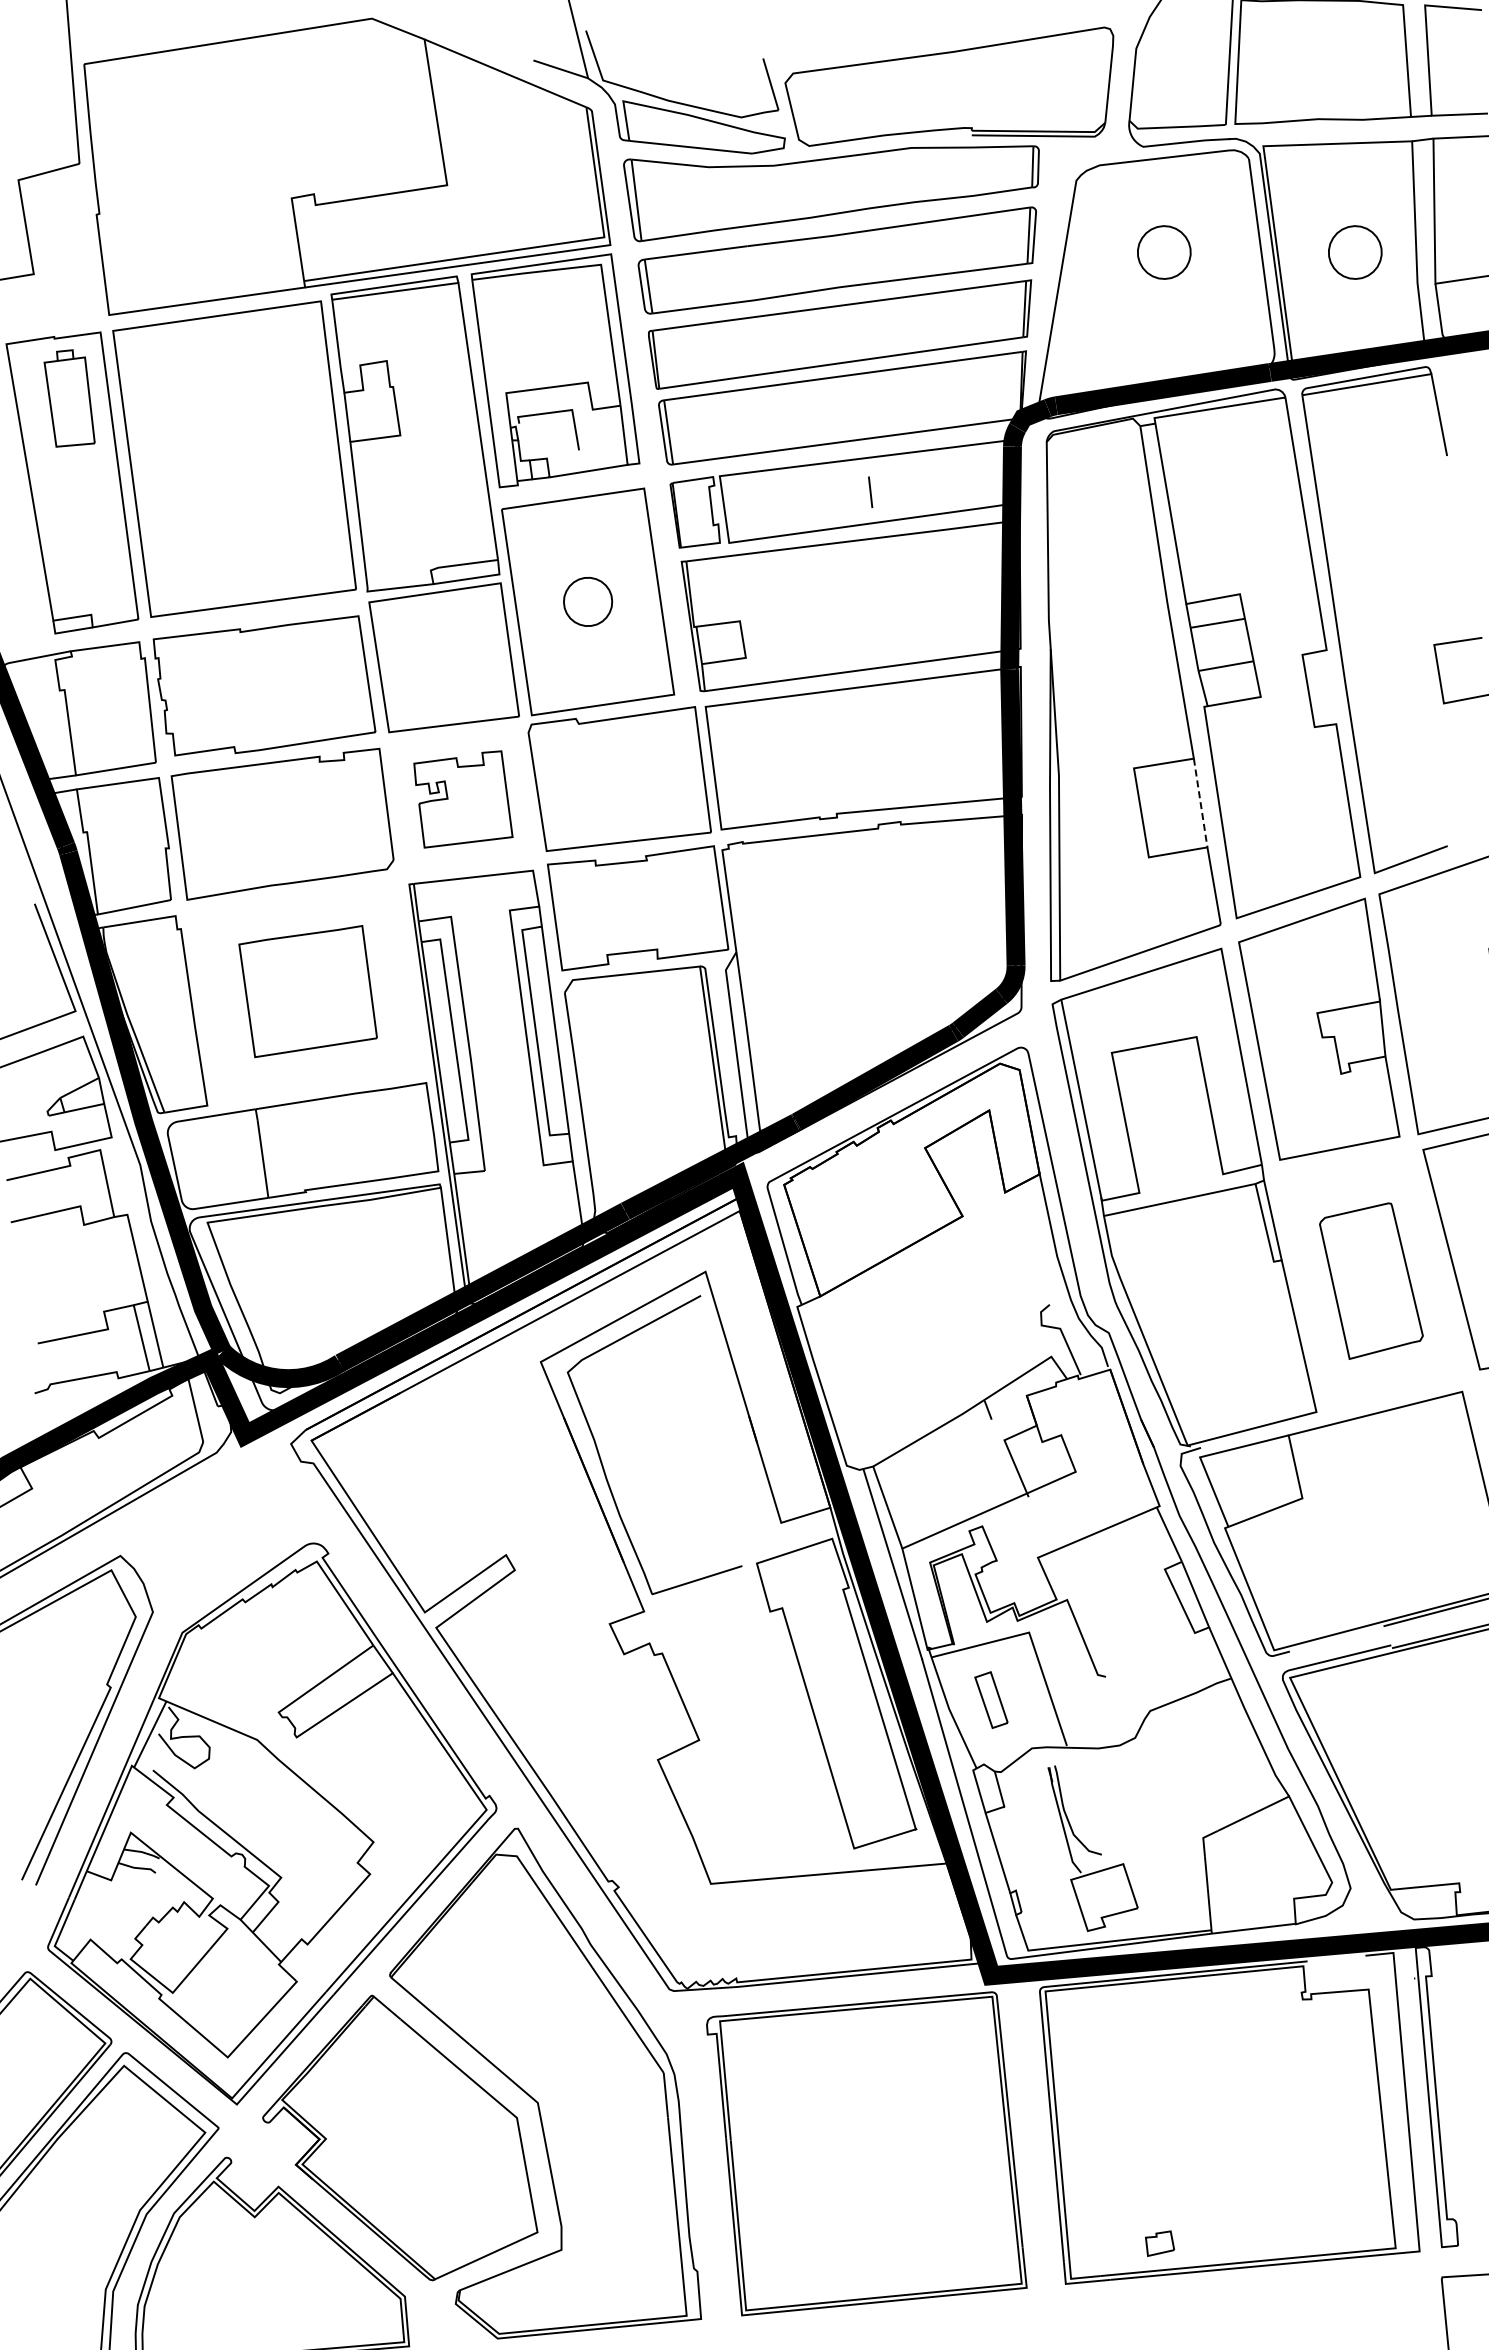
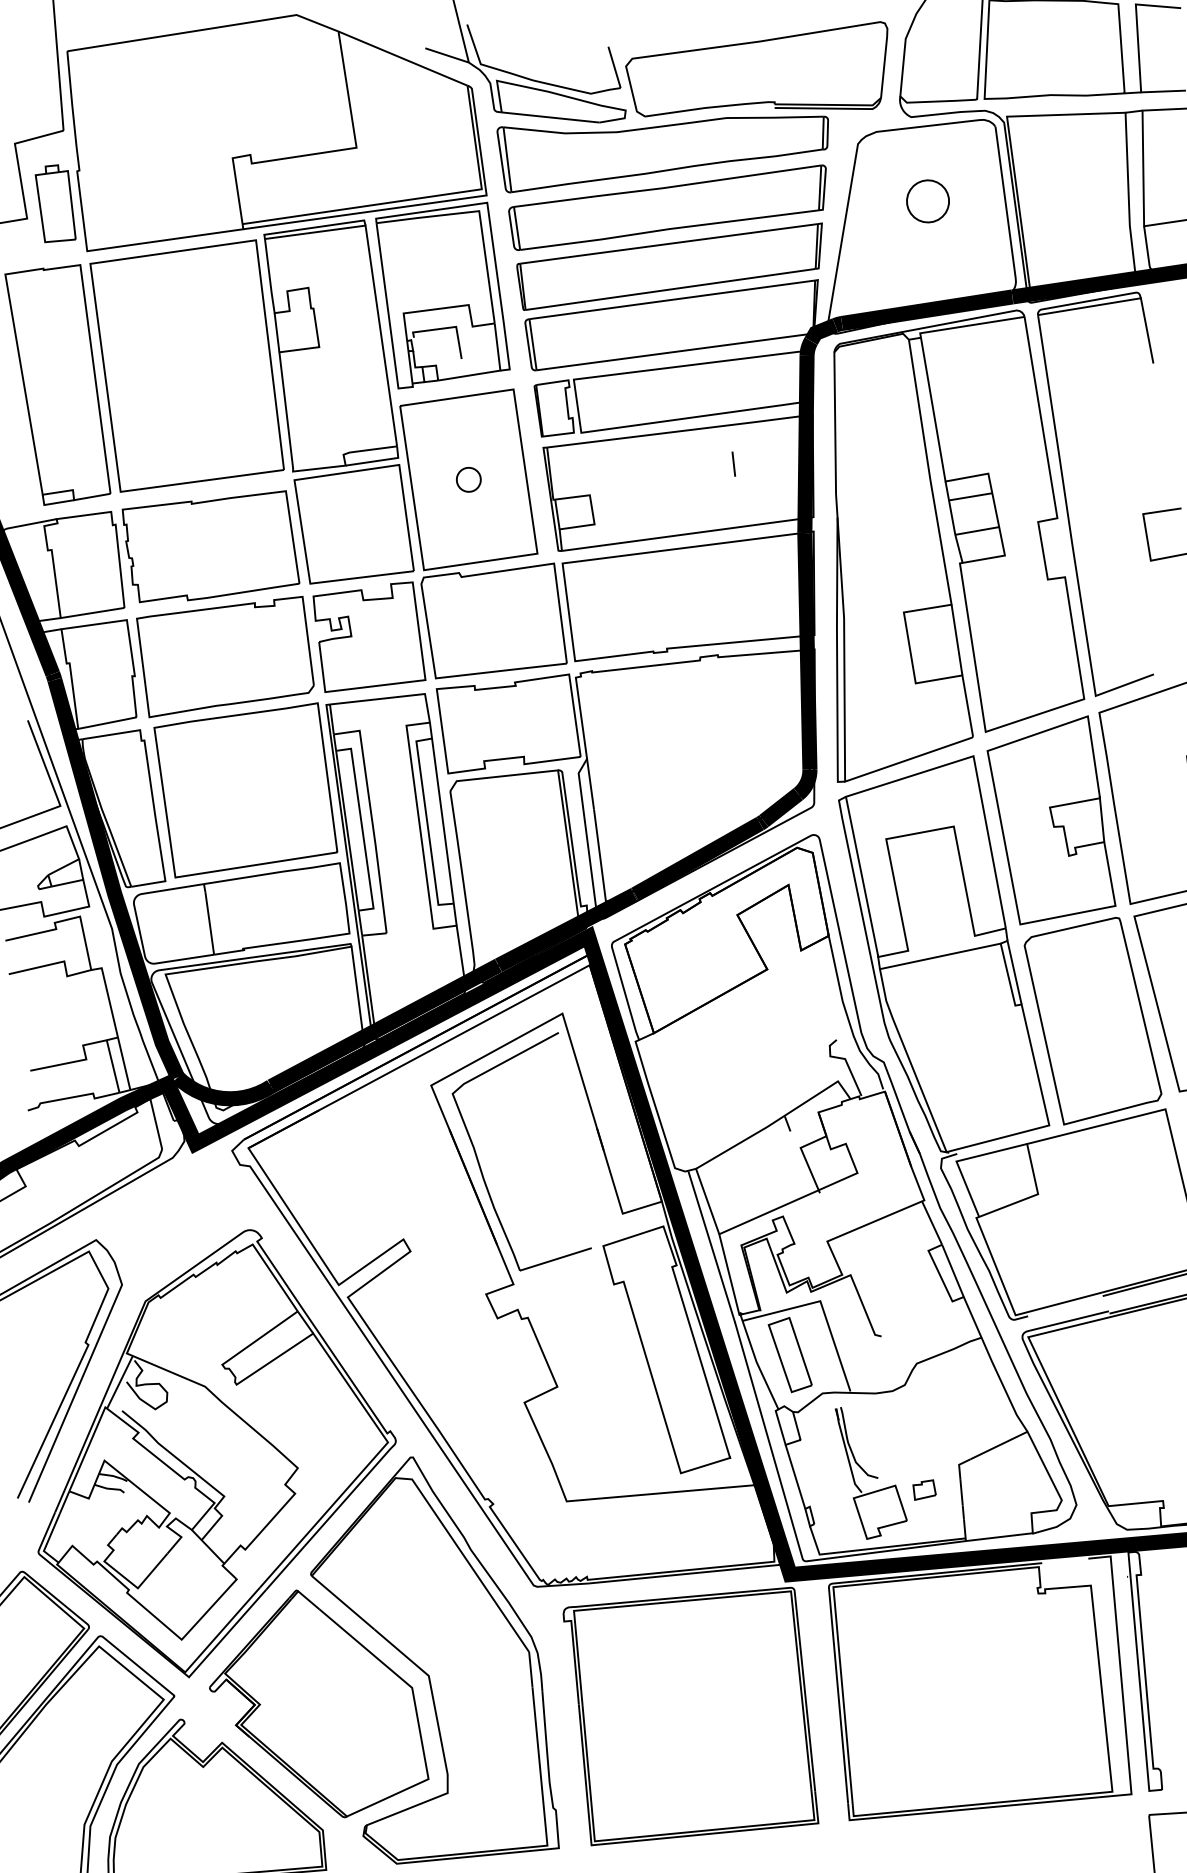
part: (1355, 252) -> (1080, 201), removed
part: (69, 398) -> (55, 203), moved
line: (870, 491) -> (733, 463), moved
part: (587, 601) -> (468, 479), size x0.62
part: (463, 799) -> (369, 637), size x1.43
line: (1200, 803) -> (956, 640), dashed -> solid
part: (307, 991) -> (245, 790), size x1.67
part: (1371, 1280) -> (1093, 1020), size x1.67
part: (991, 1699) -> (790, 1354), size x1.67
part: (1160, 2243) -> (925, 1489), moved

